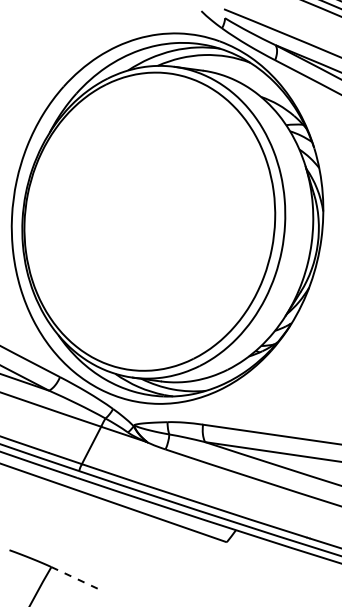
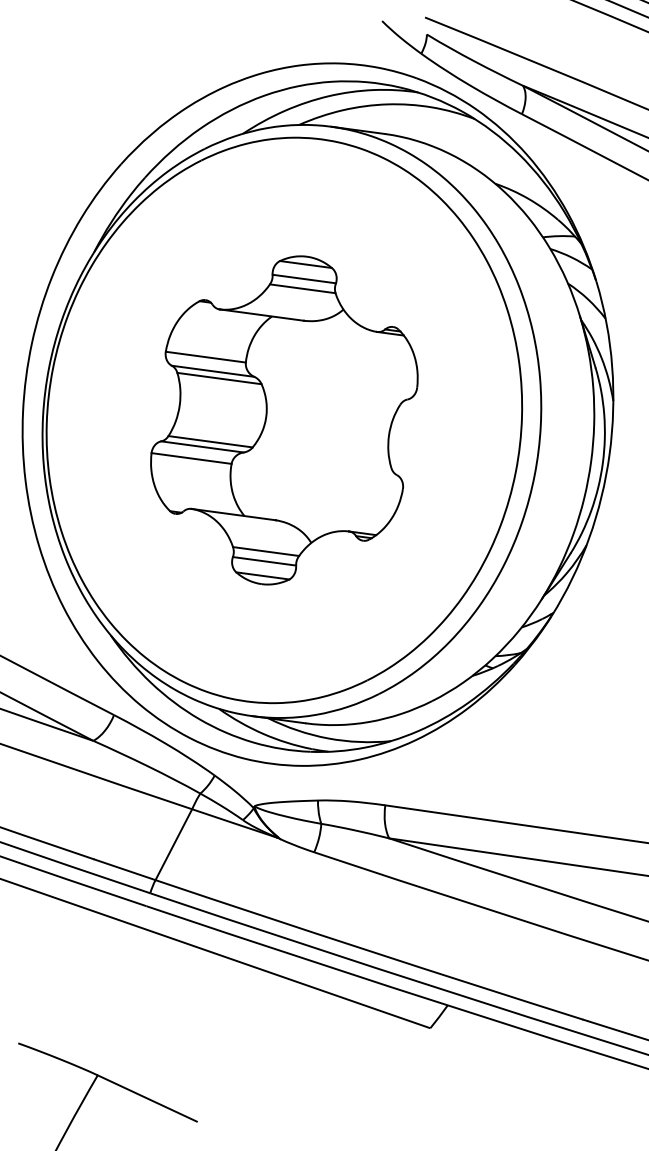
part: (149, 221) -> (283, 420), added
line: (77, 579) -> (147, 1098), dashed -> solid

